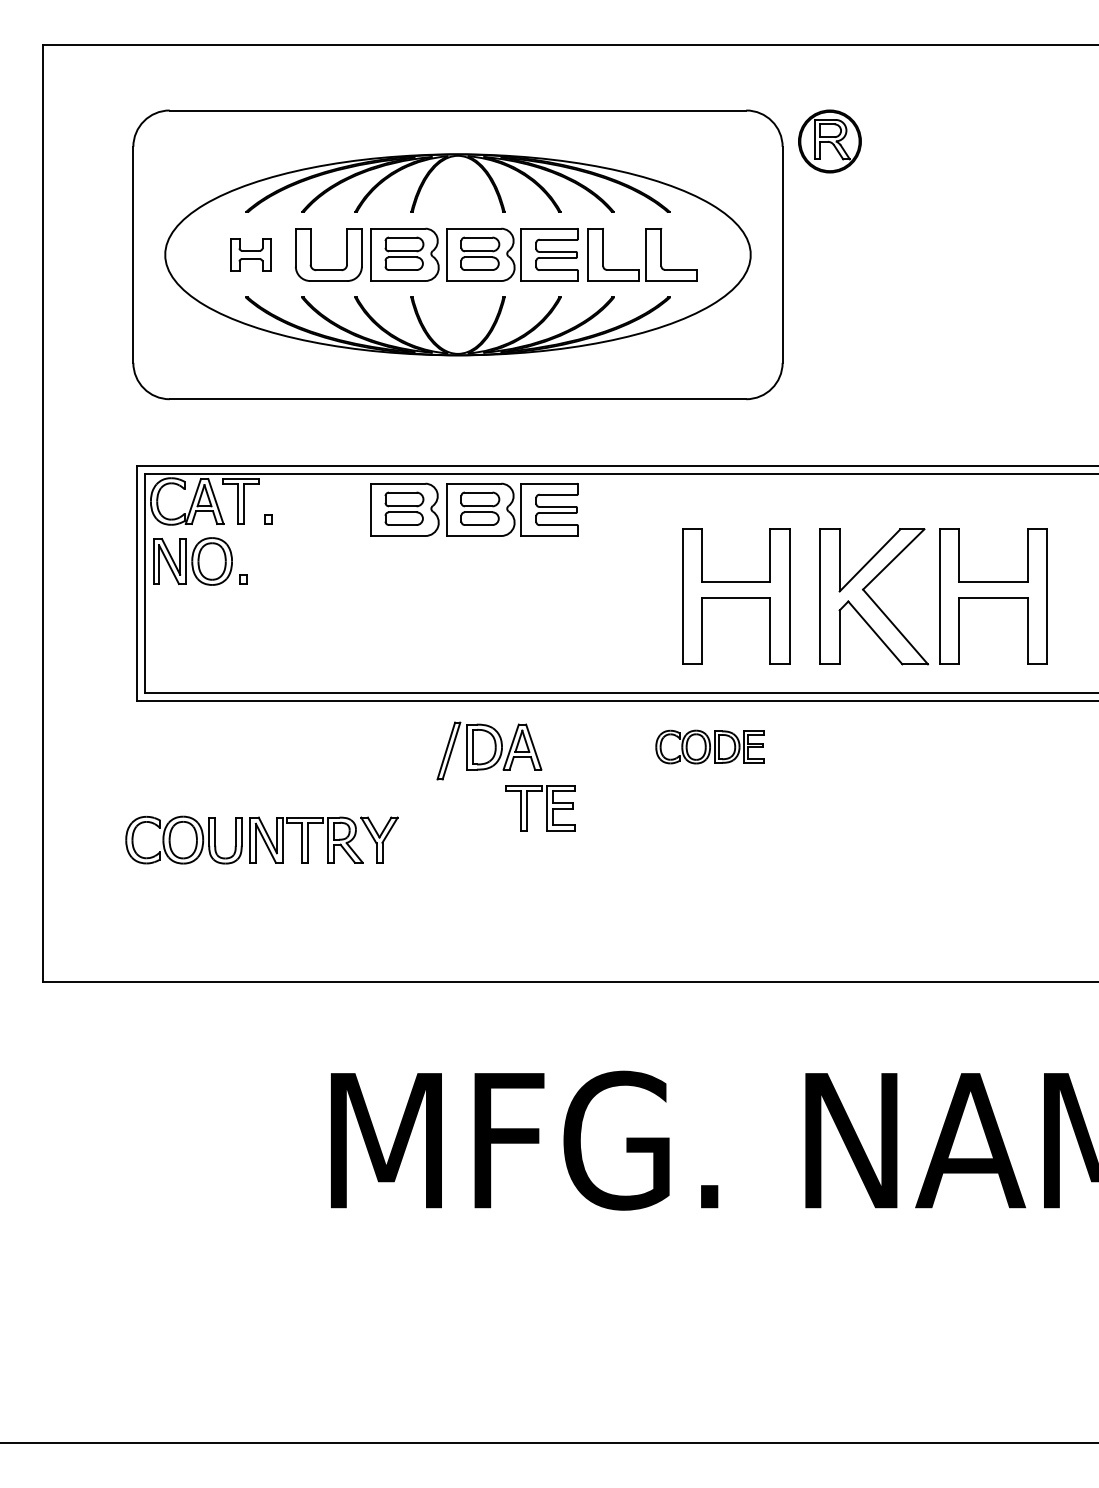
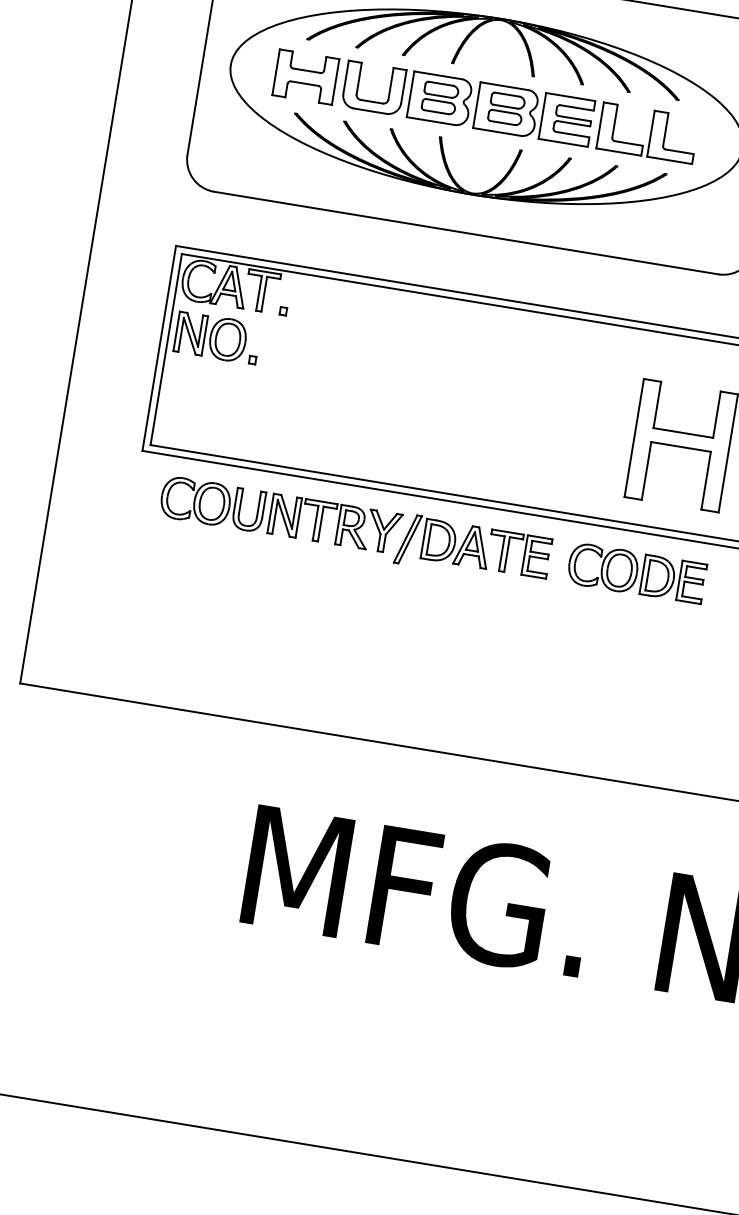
part: (250, 254) -> (305, 76), size x1.67
part: (474, 509) -> (464, 331), removed
part: (709, 746) -> (636, 572), size x1.43
part: (540, 808) -> (519, 554), moved
part: (261, 839) -> (280, 514), moved

